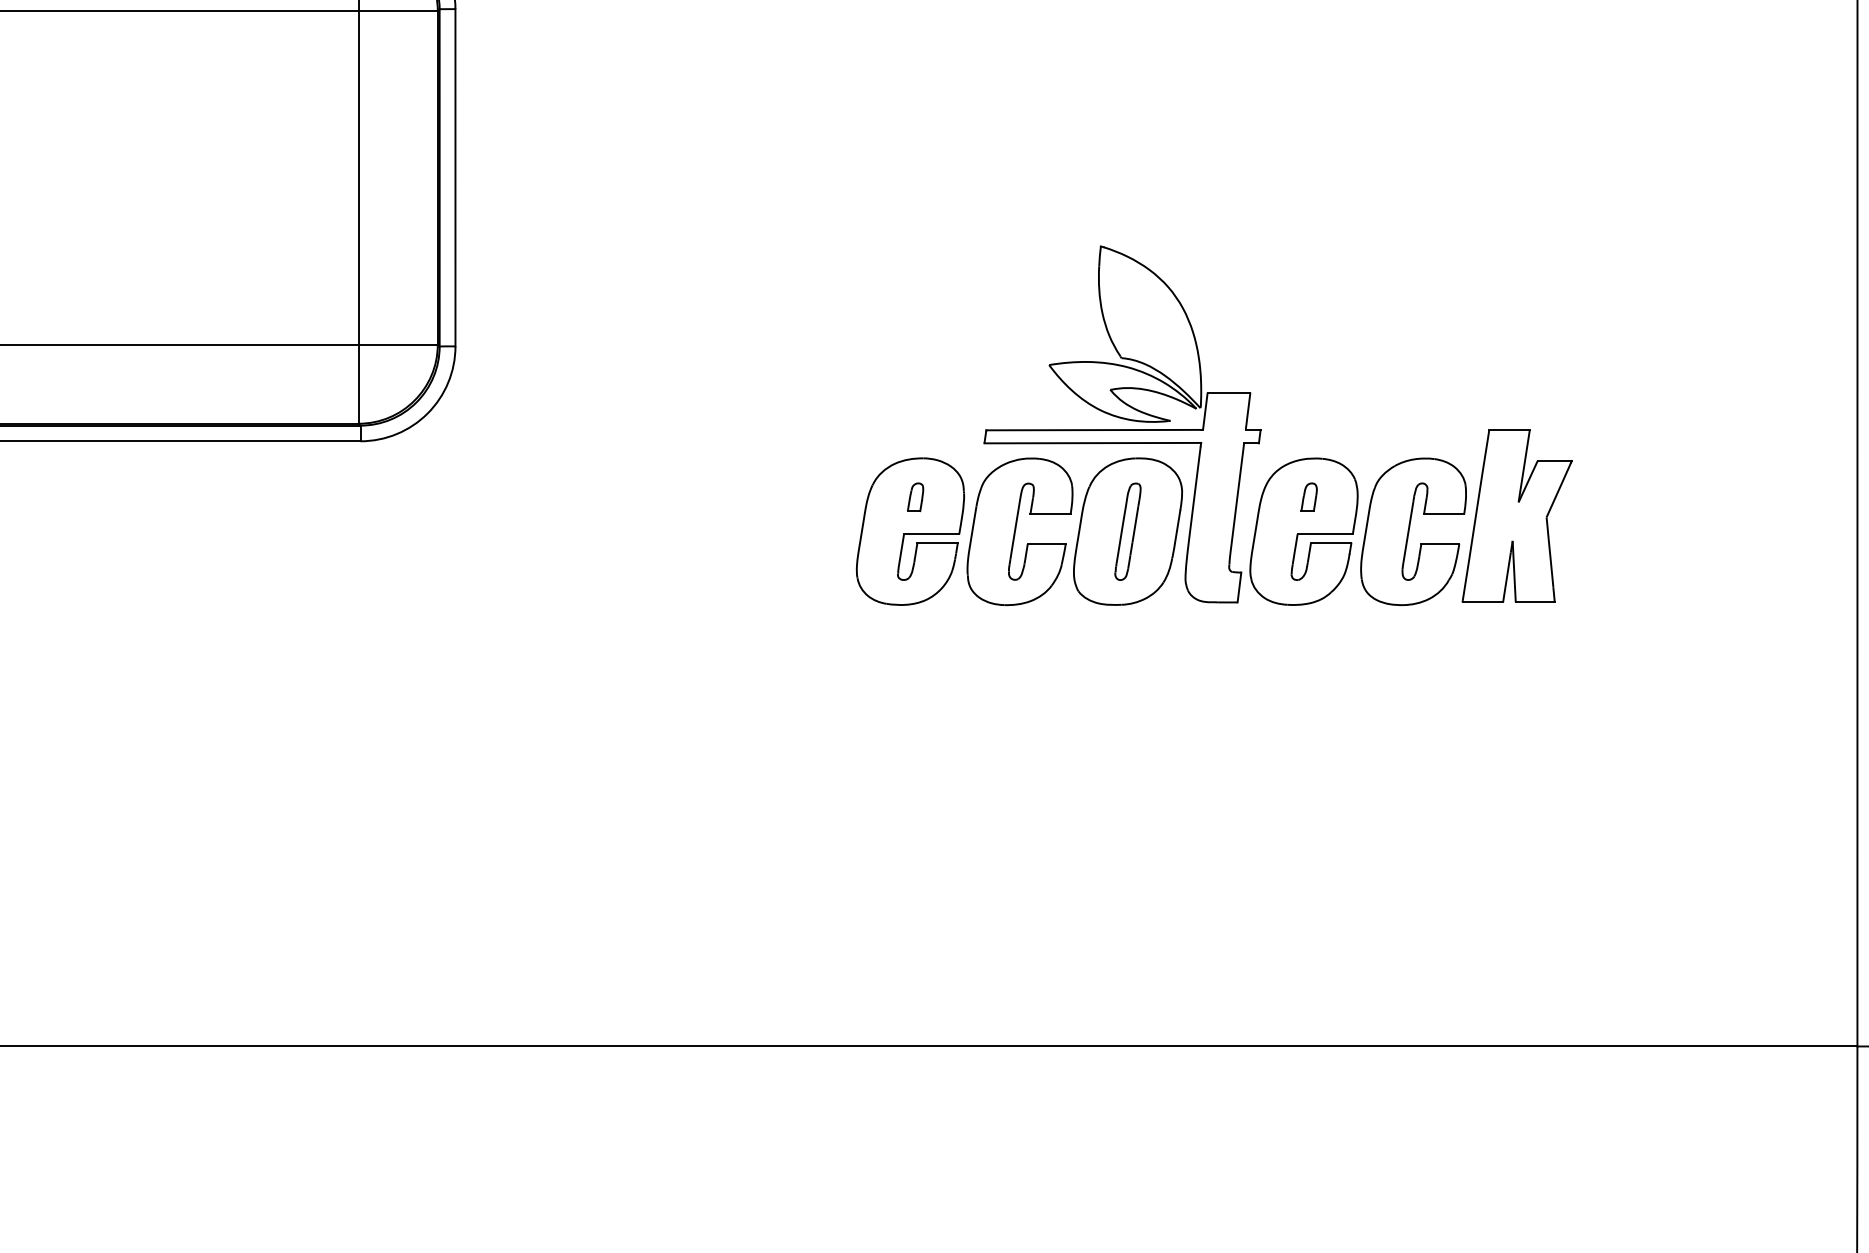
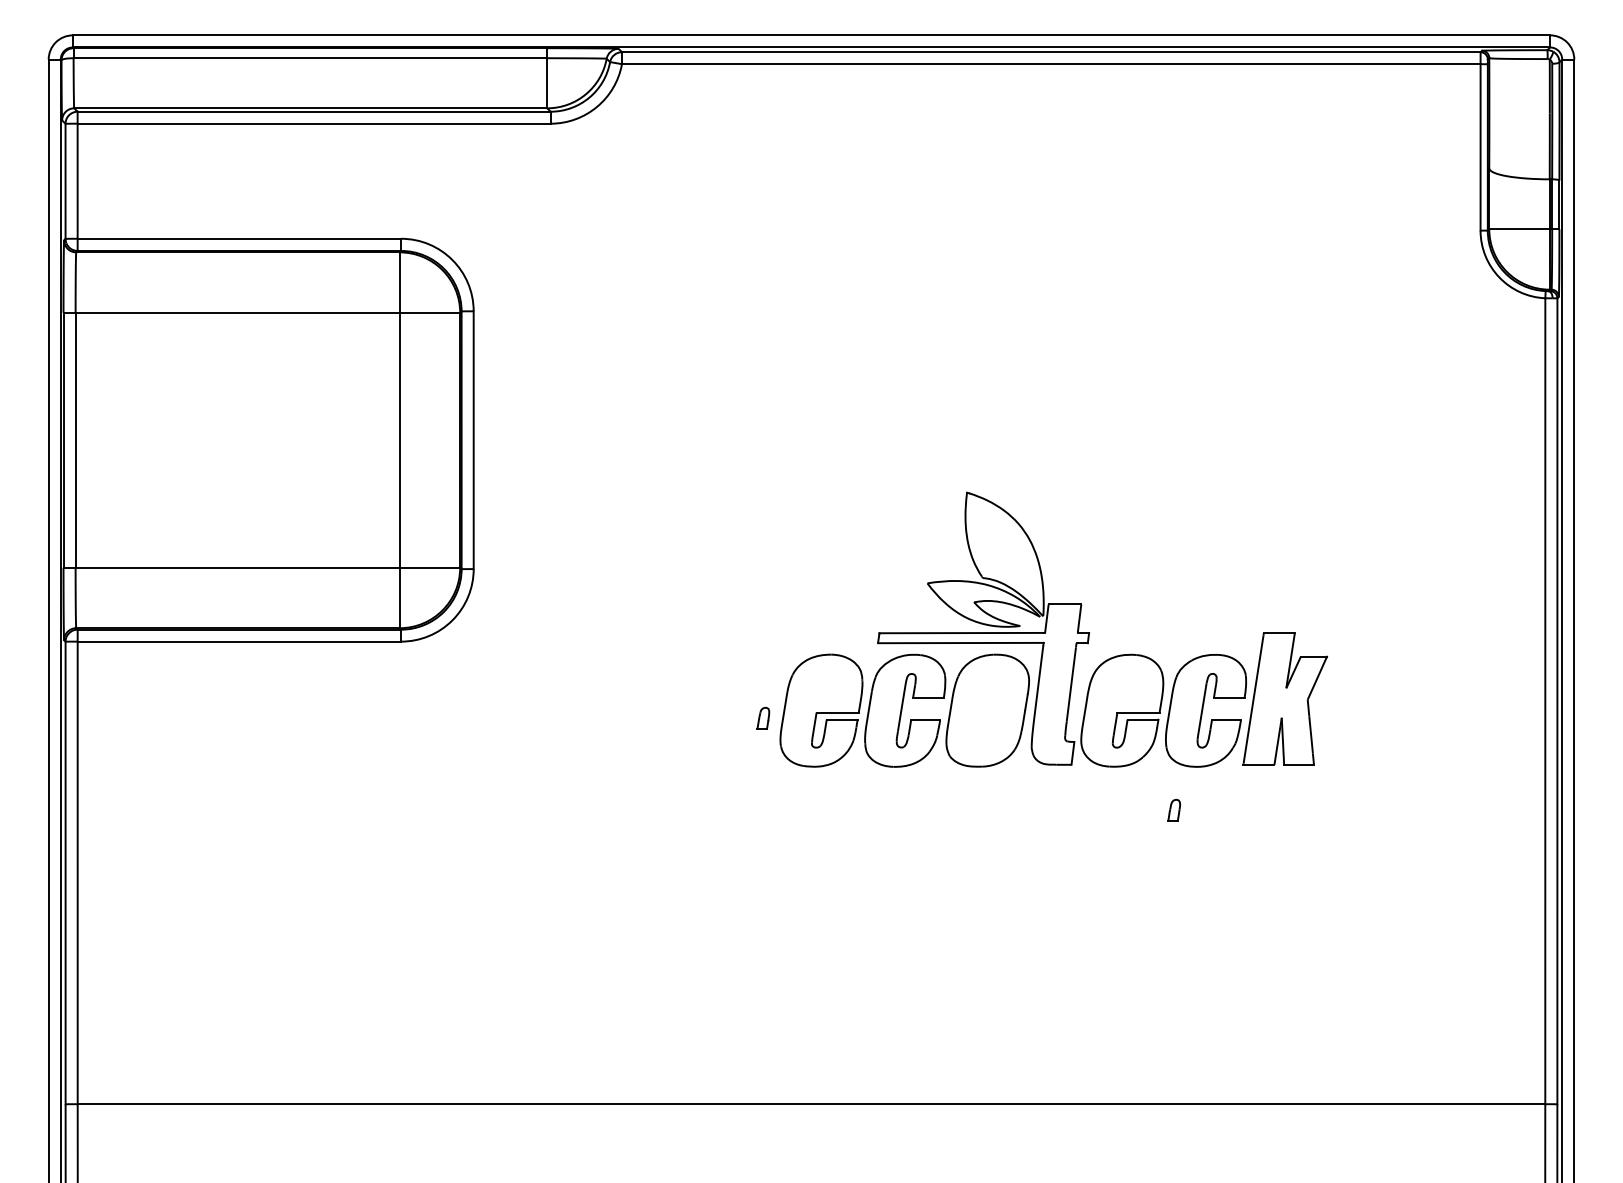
part: (915, 496) -> (763, 717), moved
part: (1308, 496) -> (1173, 809), moved
part: (1127, 531) -> (987, 710), removed

